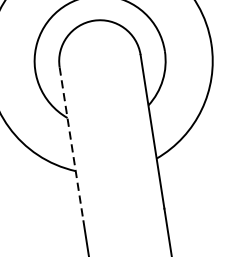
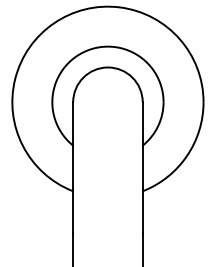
line: (71, 144) -> (73, 168), dashed -> solid

